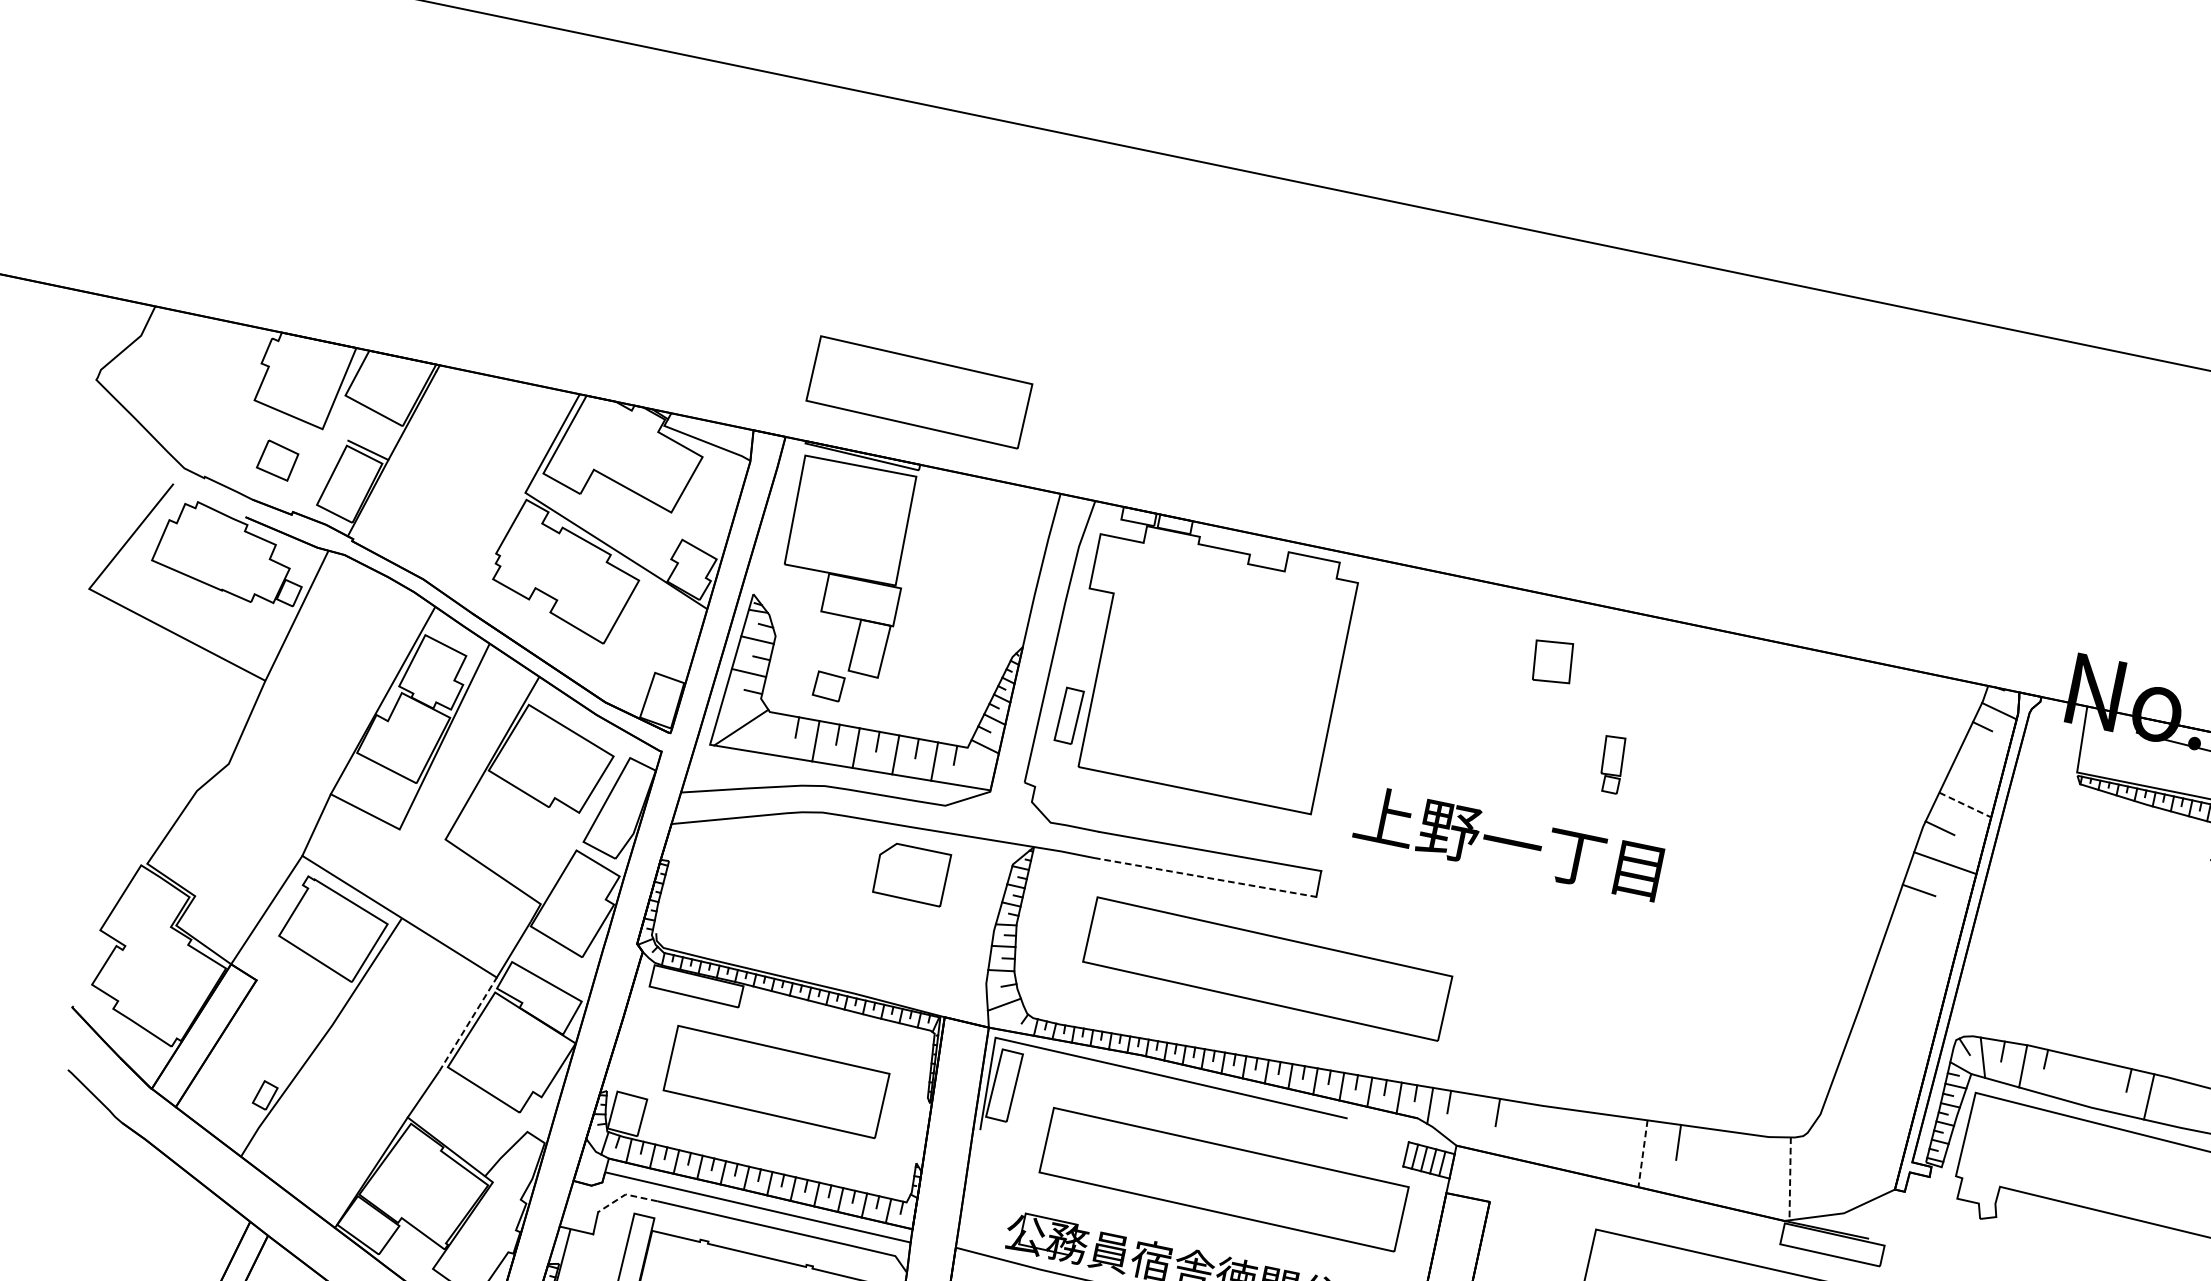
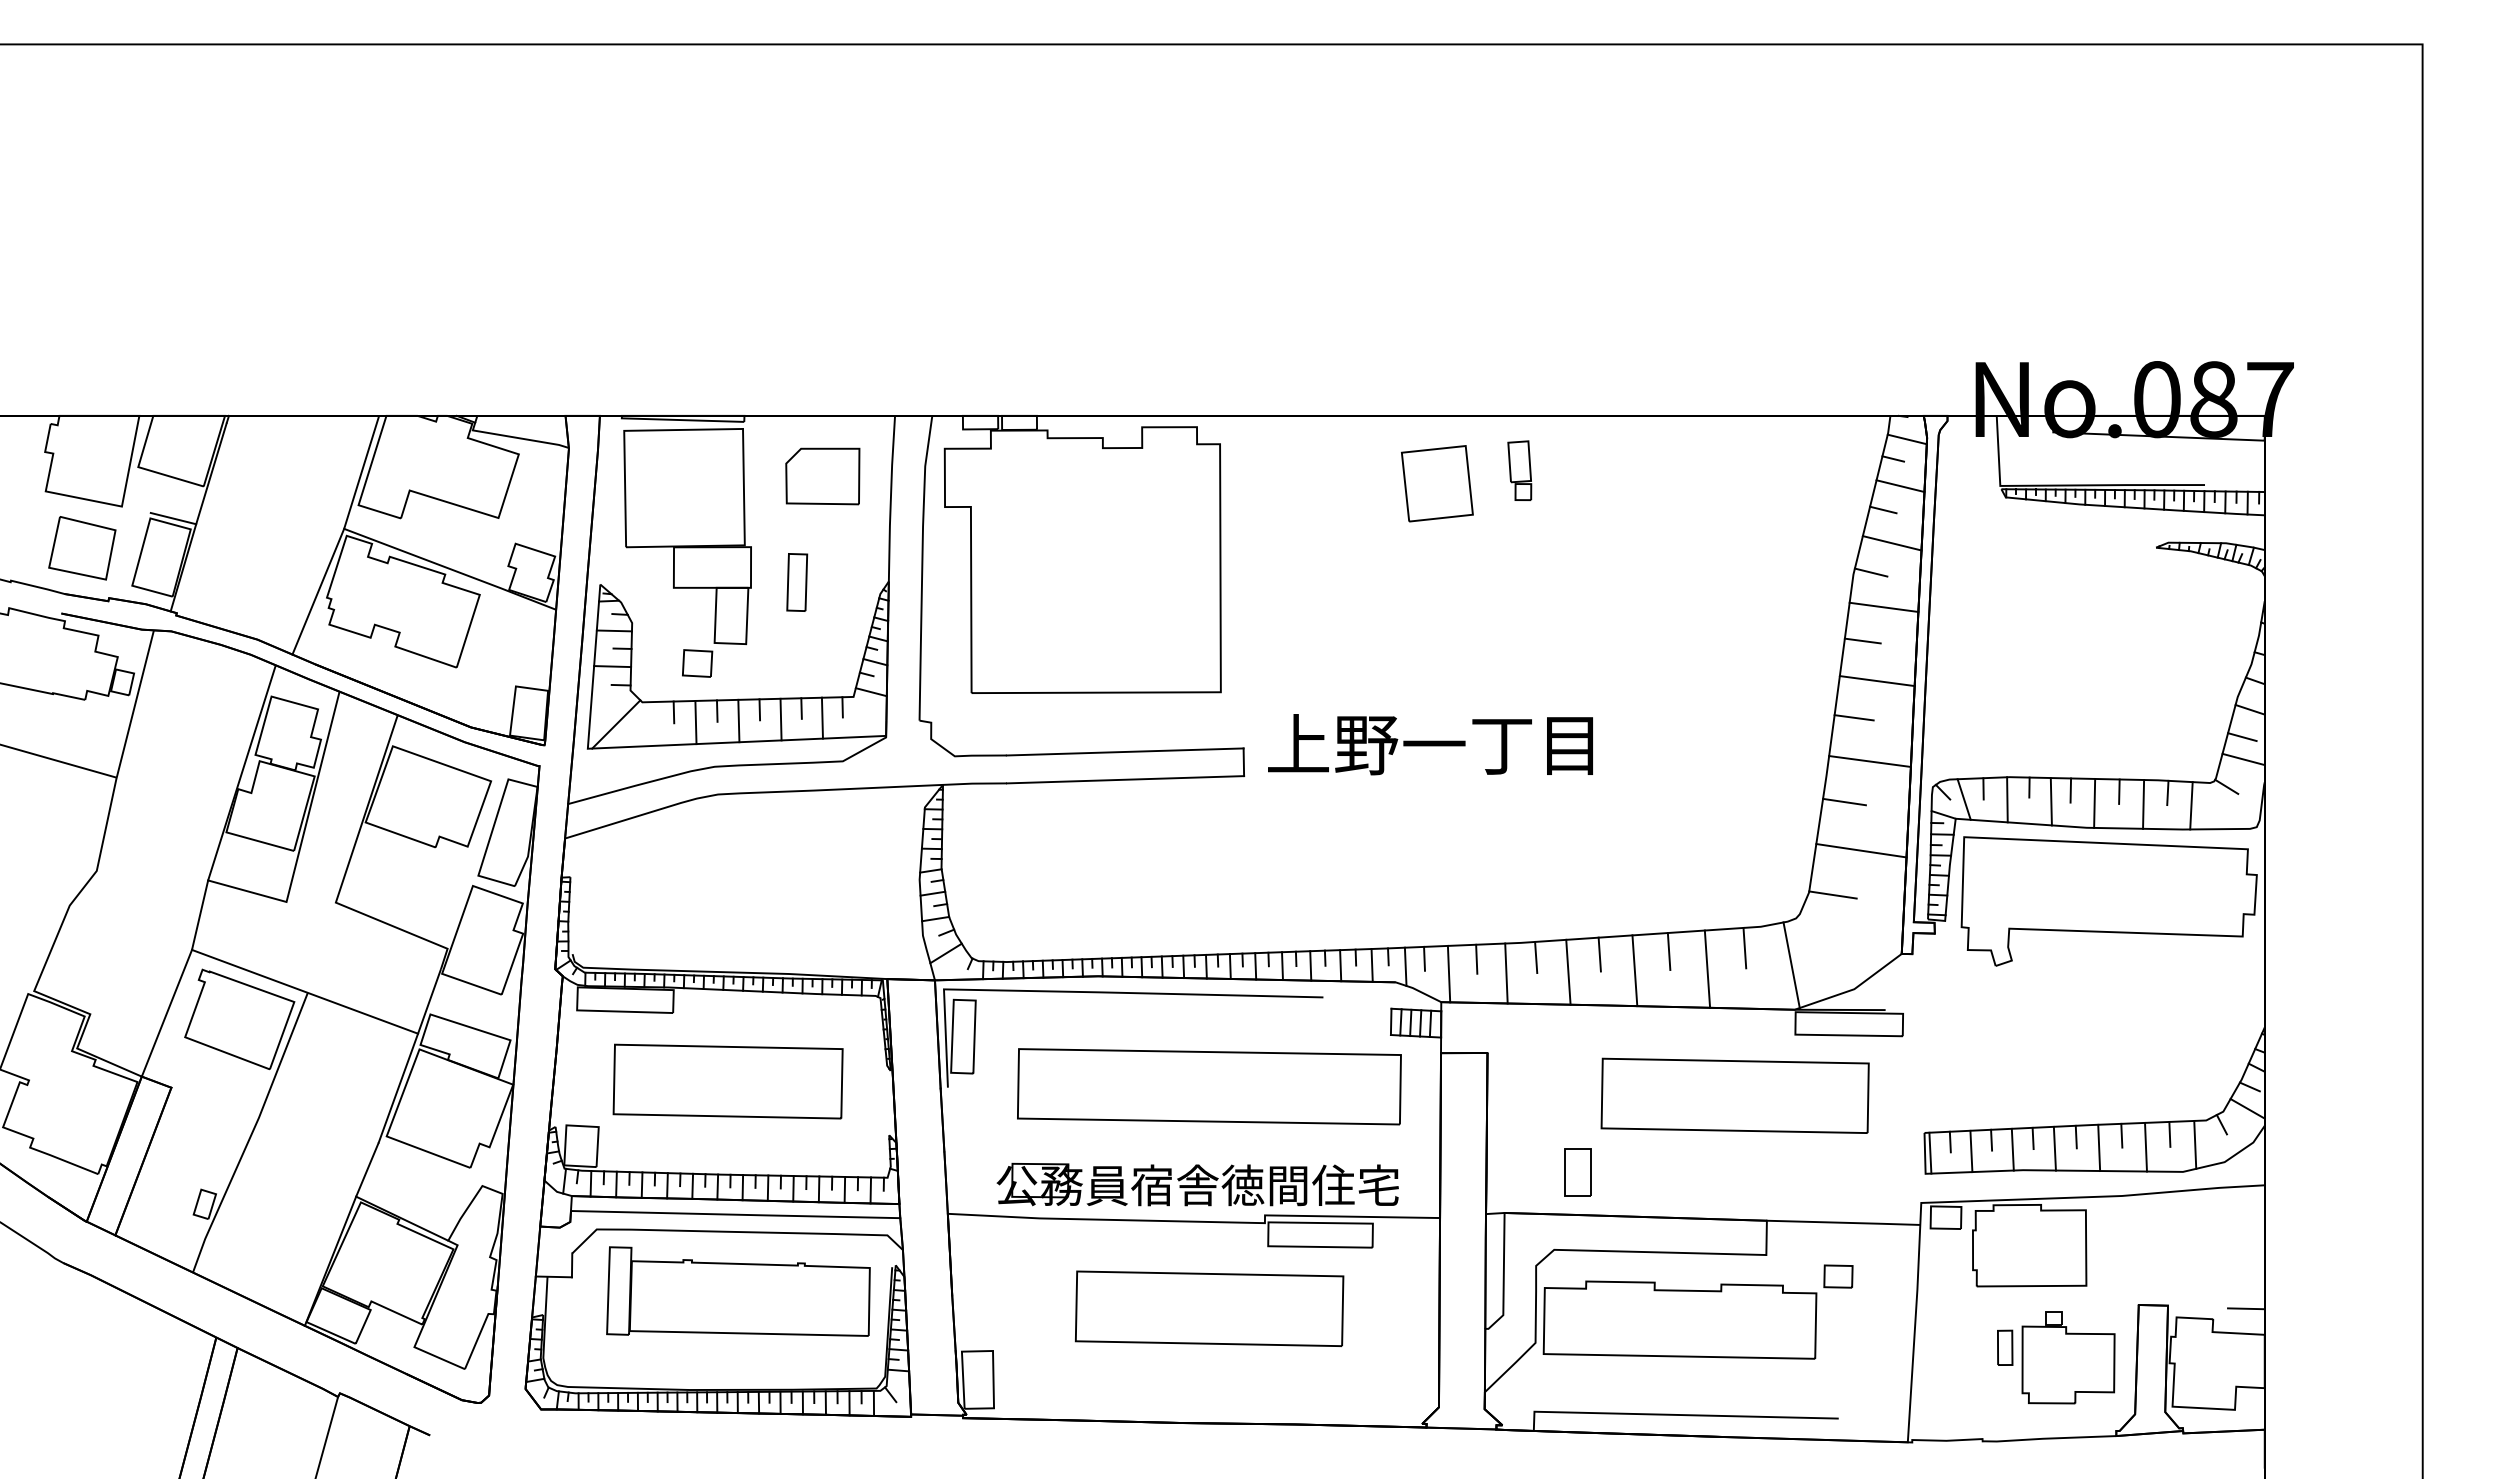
part: (918, 392) -> (727, 341), removed
part: (277, 460) -> (82, 548), size x1.67
line: (489, 546) -> (318, 591), added
part: (1553, 661) -> (1437, 483), size x1.67
part: (1069, 715) -> (797, 582), moved
line: (1983, 753) -> (1900, 486), added
part: (1611, 764) -> (1519, 470), moved
line: (1963, 771) -> (1883, 509), added
line: (1965, 805) -> (1892, 543), dashed -> solid
text: (1508, 842) -> (1430, 744), moved
part: (911, 873) -> (822, 476), moved
line: (1205, 877) -> (1125, 779), dashed -> solid
line: (1923, 930) -> (1876, 681), added
line: (1895, 959) -> (1853, 717), added
part: (1267, 968) -> (1209, 860), removed
line: (1902, 1004) -> (1869, 761), added
line: (468, 1024) -> (398, 1088), dashed -> solid
line: (1871, 1036) -> (1844, 801), added
line: (2083, 1069) -> (2070, 790), added
line: (2062, 1076) -> (2050, 801), added
line: (1877, 1085) -> (1861, 850), added
line: (2103, 1085) -> (2094, 802), added
line: (2173, 1090) -> (2167, 792), added
line: (2193, 1107) -> (2191, 805), added
line: (1468, 1120) -> (1448, 973), added
line: (1841, 1120) -> (1832, 894), added
line: (1553, 1122) -> (1536, 957), added
line: (1522, 1131) -> (1506, 973), added
line: (1613, 1131) -> (1599, 954), added
line: (1580, 1141) -> (1568, 971), added
line: (1749, 1153) -> (1744, 947), added
line: (1642, 1154) -> (1634, 971), dashed -> solid
line: (1711, 1165) -> (1707, 968), added
line: (1789, 1179) -> (1791, 965), dashed -> solid
line: (625, 1194) -> (596, 1229), dashed -> solid

